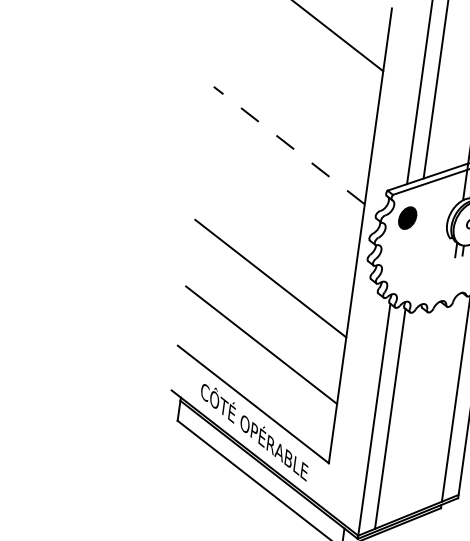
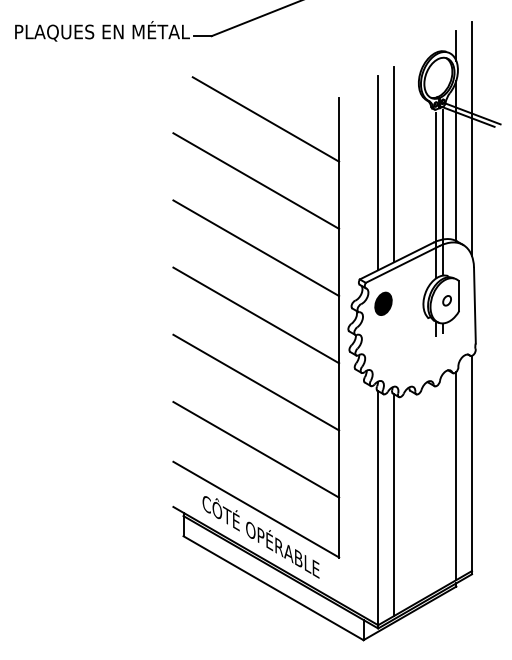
line: (298, 78) -> (256, 180), added
line: (289, 145) -> (256, 248), dashed -> solid
line: (280, 212) -> (256, 315), added

